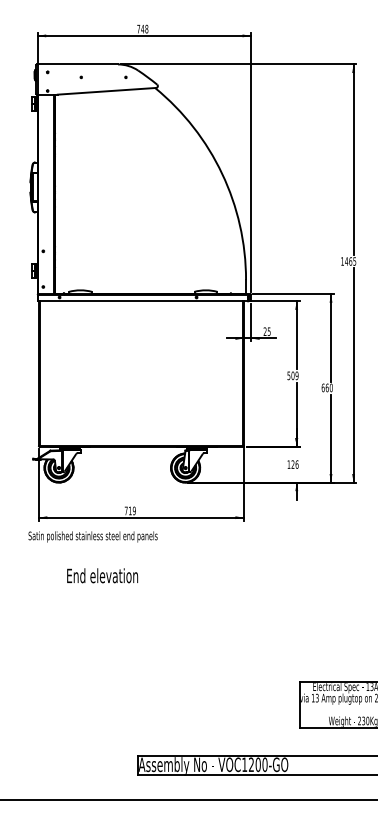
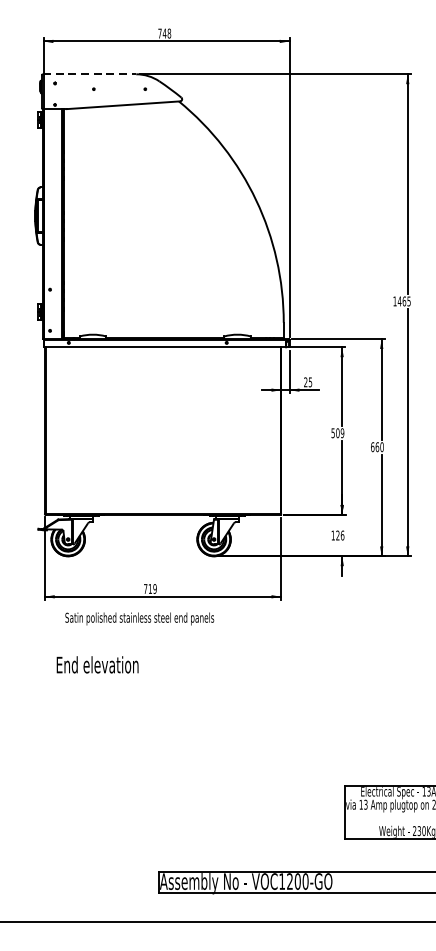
line: (78, 64) -> (90, 74), solid -> dashed
text: (92, 536) -> (139, 618), moved
text: (102, 575) -> (97, 664), moved

